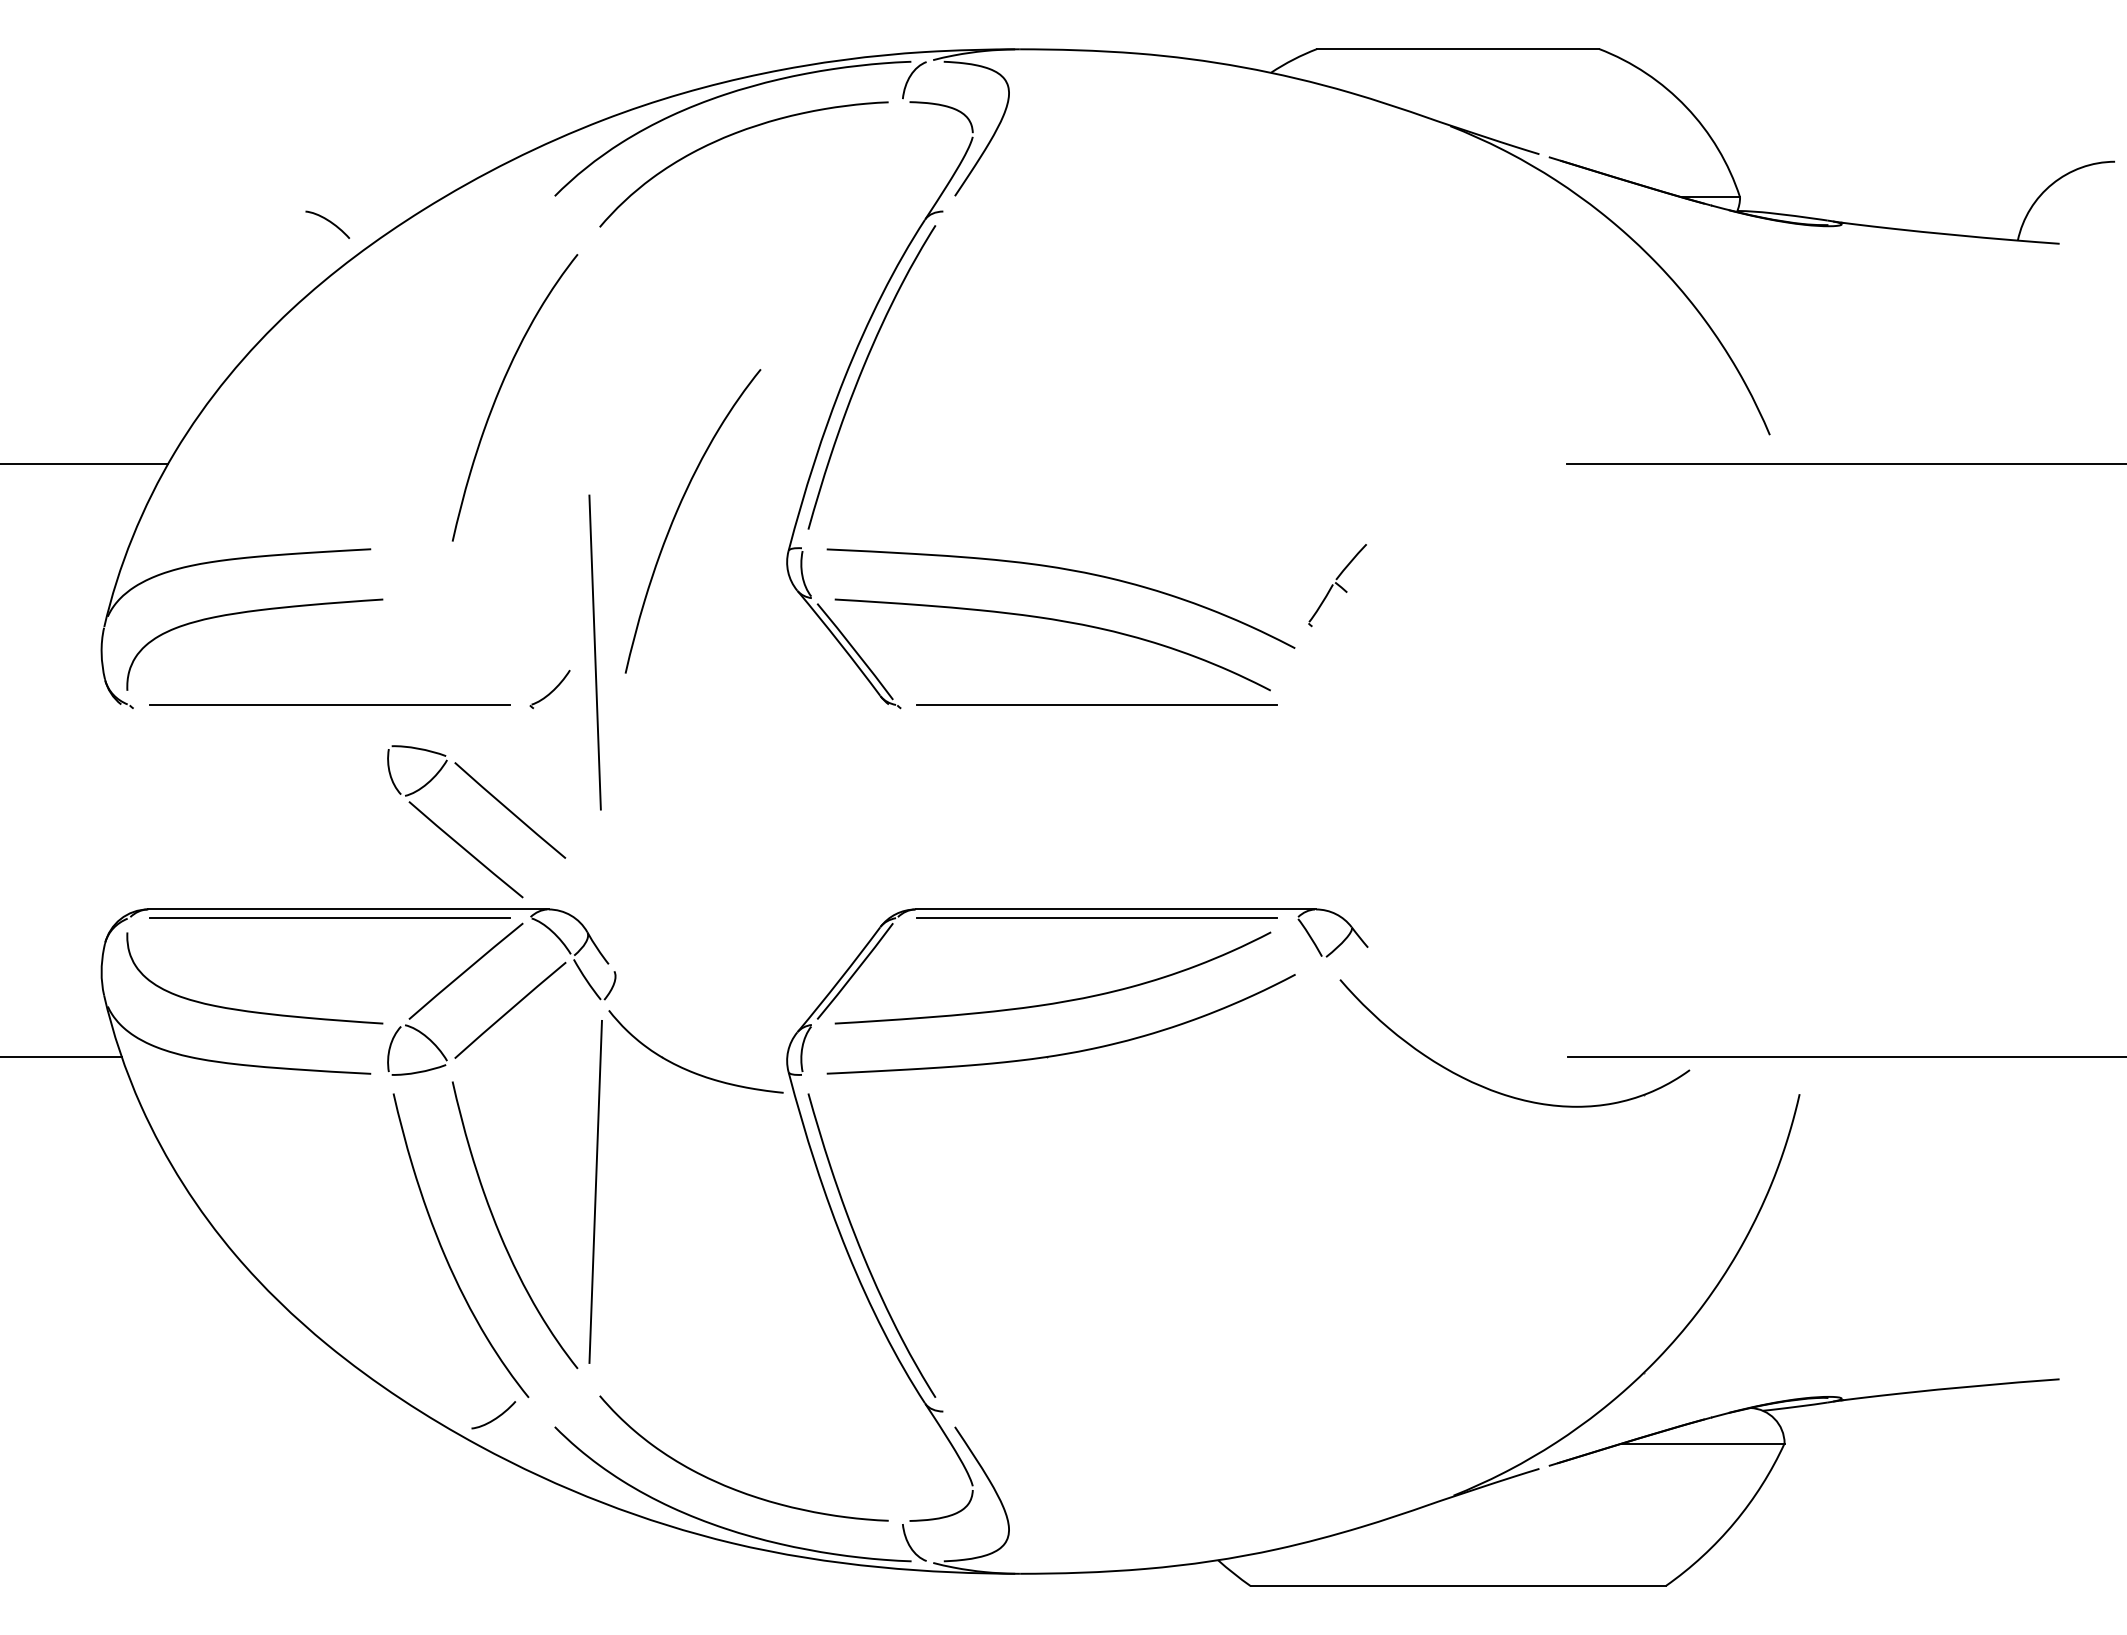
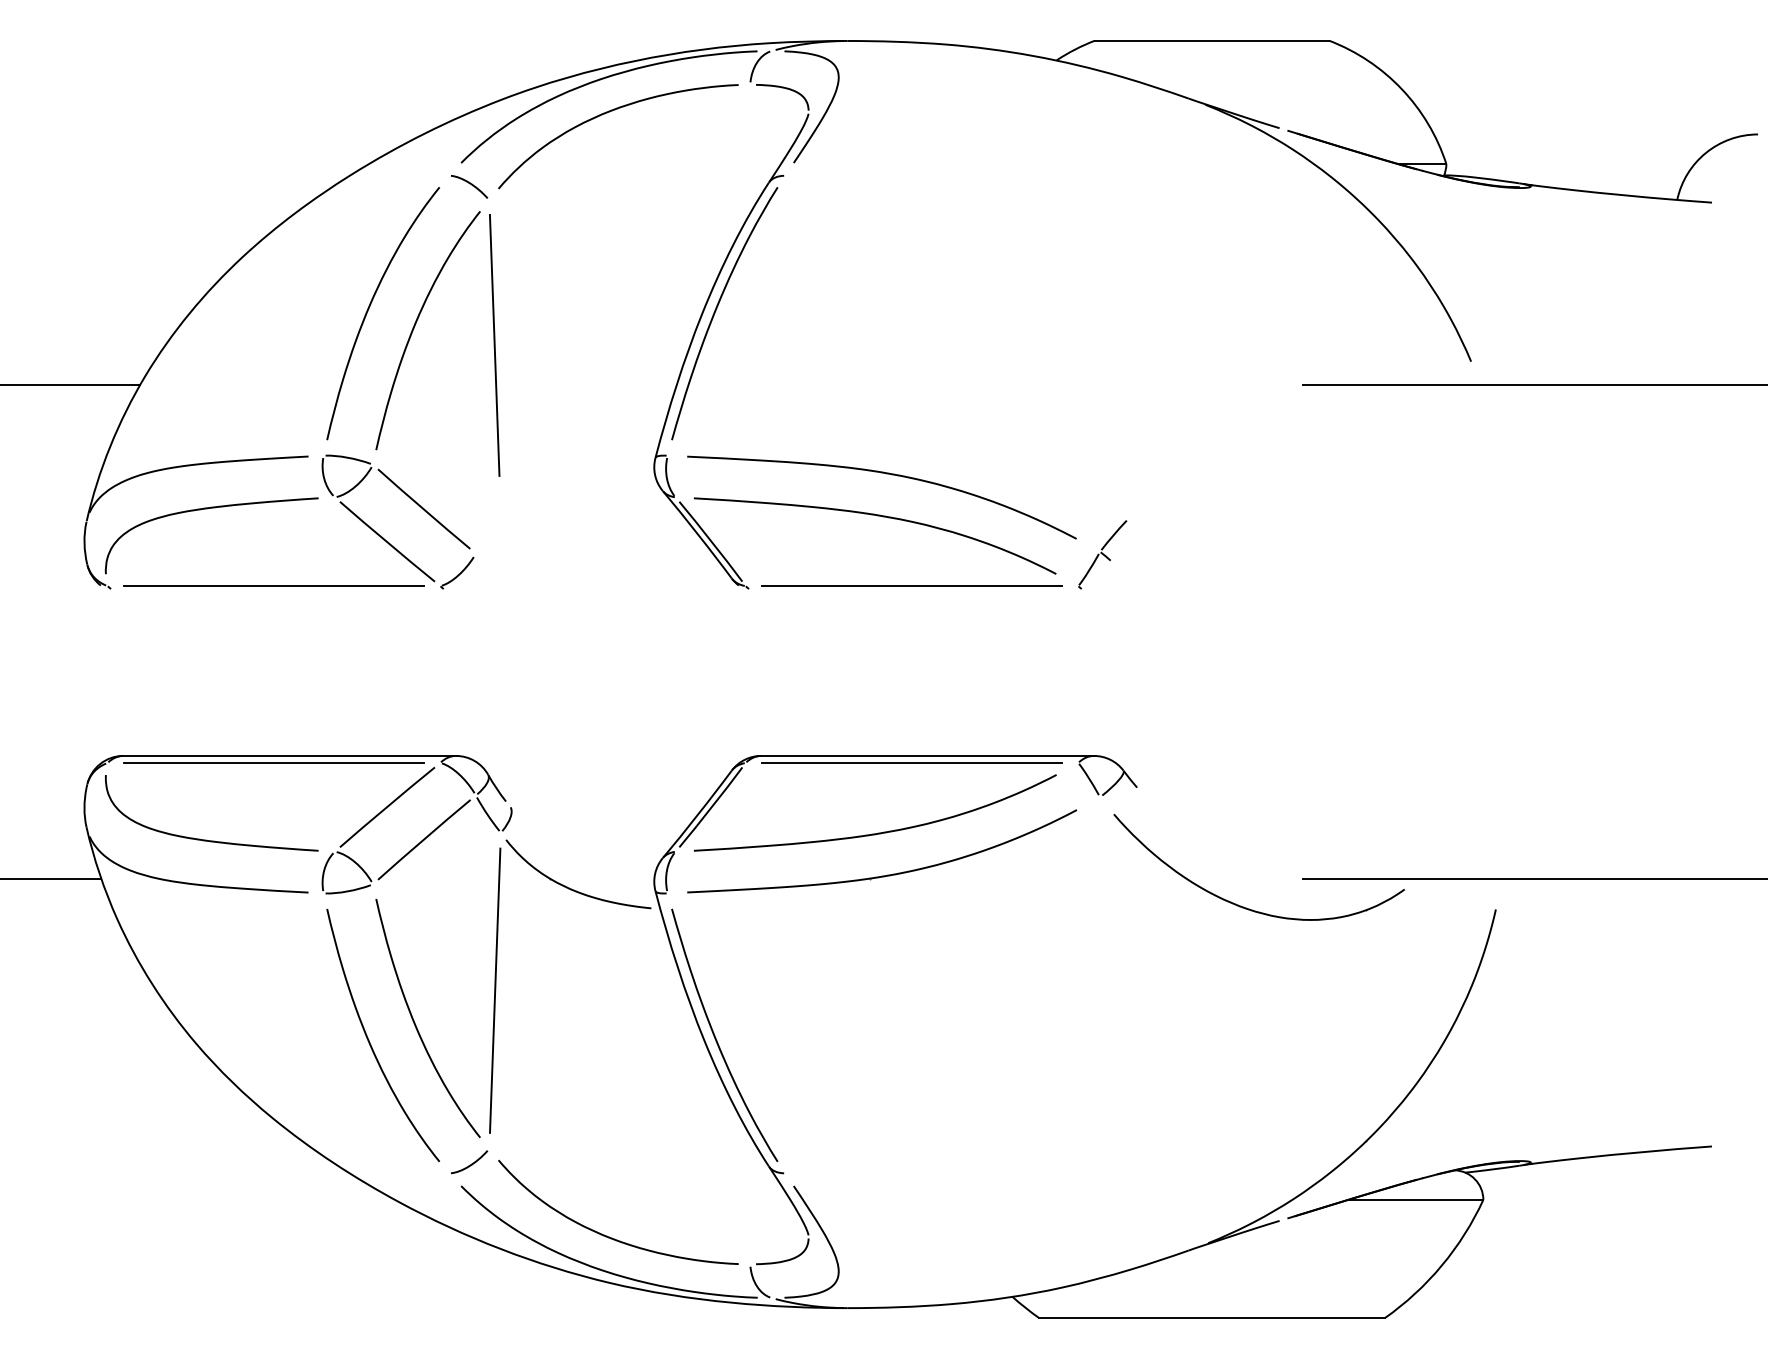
curve: (329, 222) -> (470, 184), moved
curve: (676, 515) -> (369, 308), moved
part: (1337, 585) -> (1102, 554), moved
line: (594, 652) -> (494, 345), moved
part: (457, 841) -> (380, 534), moved
curve: (495, 1417) -> (470, 1164), moved

